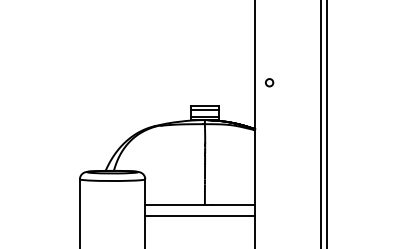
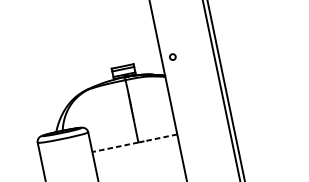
circle: (269, 82) -> (172, 56), moved
line: (175, 204) -> (115, 146), solid -> dashed
line: (233, 204) -> (160, 137), solid -> dashed
line: (200, 216) -> (136, 152), removed

